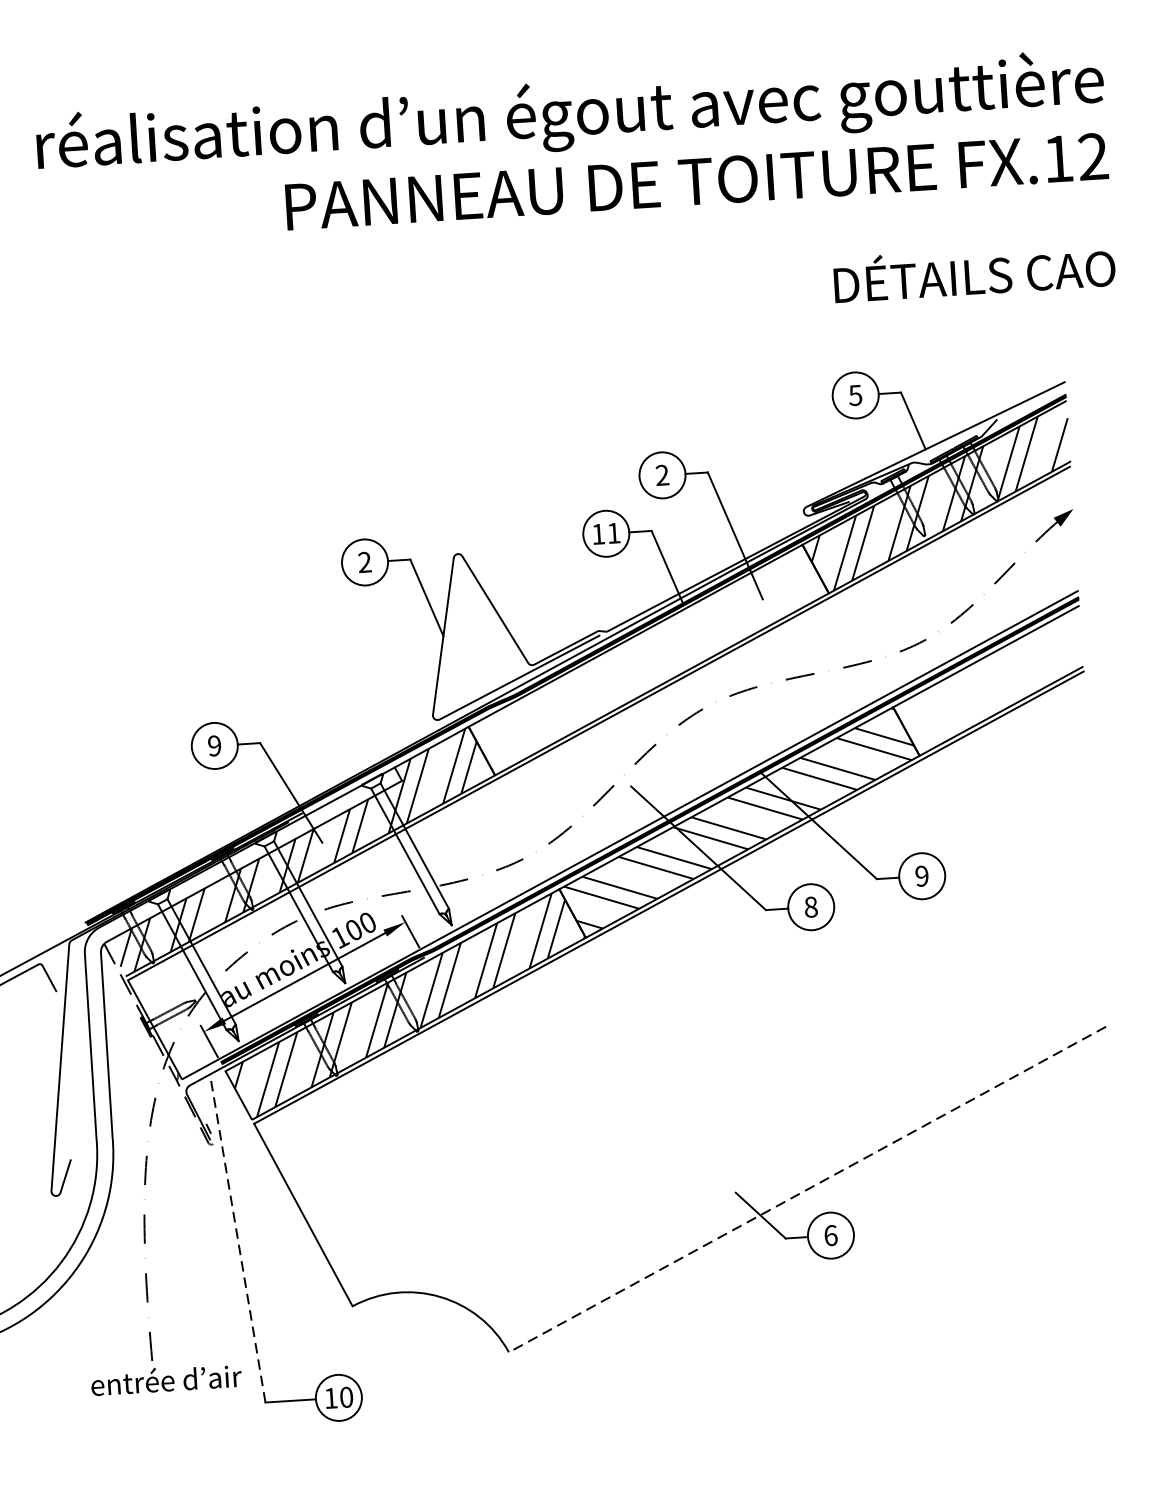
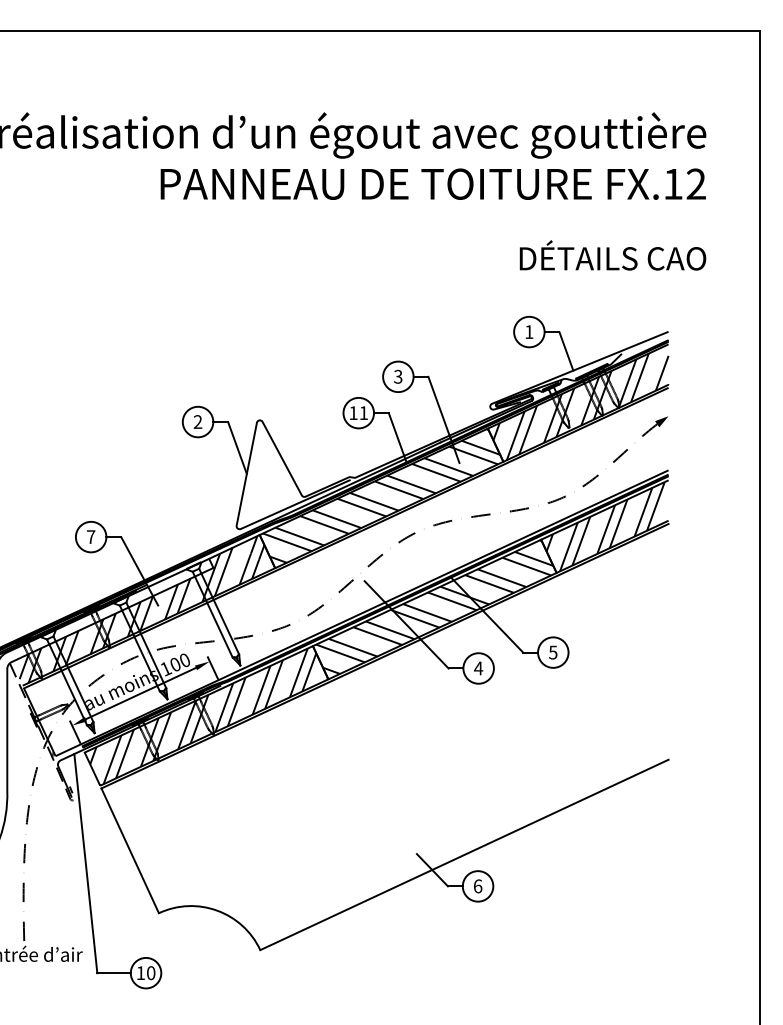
text: (855, 396) -> (529, 332), 5 -> 1
text: (662, 474) -> (398, 376), 2 -> 3
hatch: (648, 655) -> (381, 495), added
hatch: (988, 681) -> (605, 526), added
text: (213, 746) -> (90, 537), 9 -> 7
text: (920, 876) -> (552, 652), 9 -> 5
text: (810, 907) -> (478, 668), 8 -> 4
line: (807, 1190) -> (464, 855), dashed -> solid
line: (237, 1238) -> (85, 863), dashed -> solid

